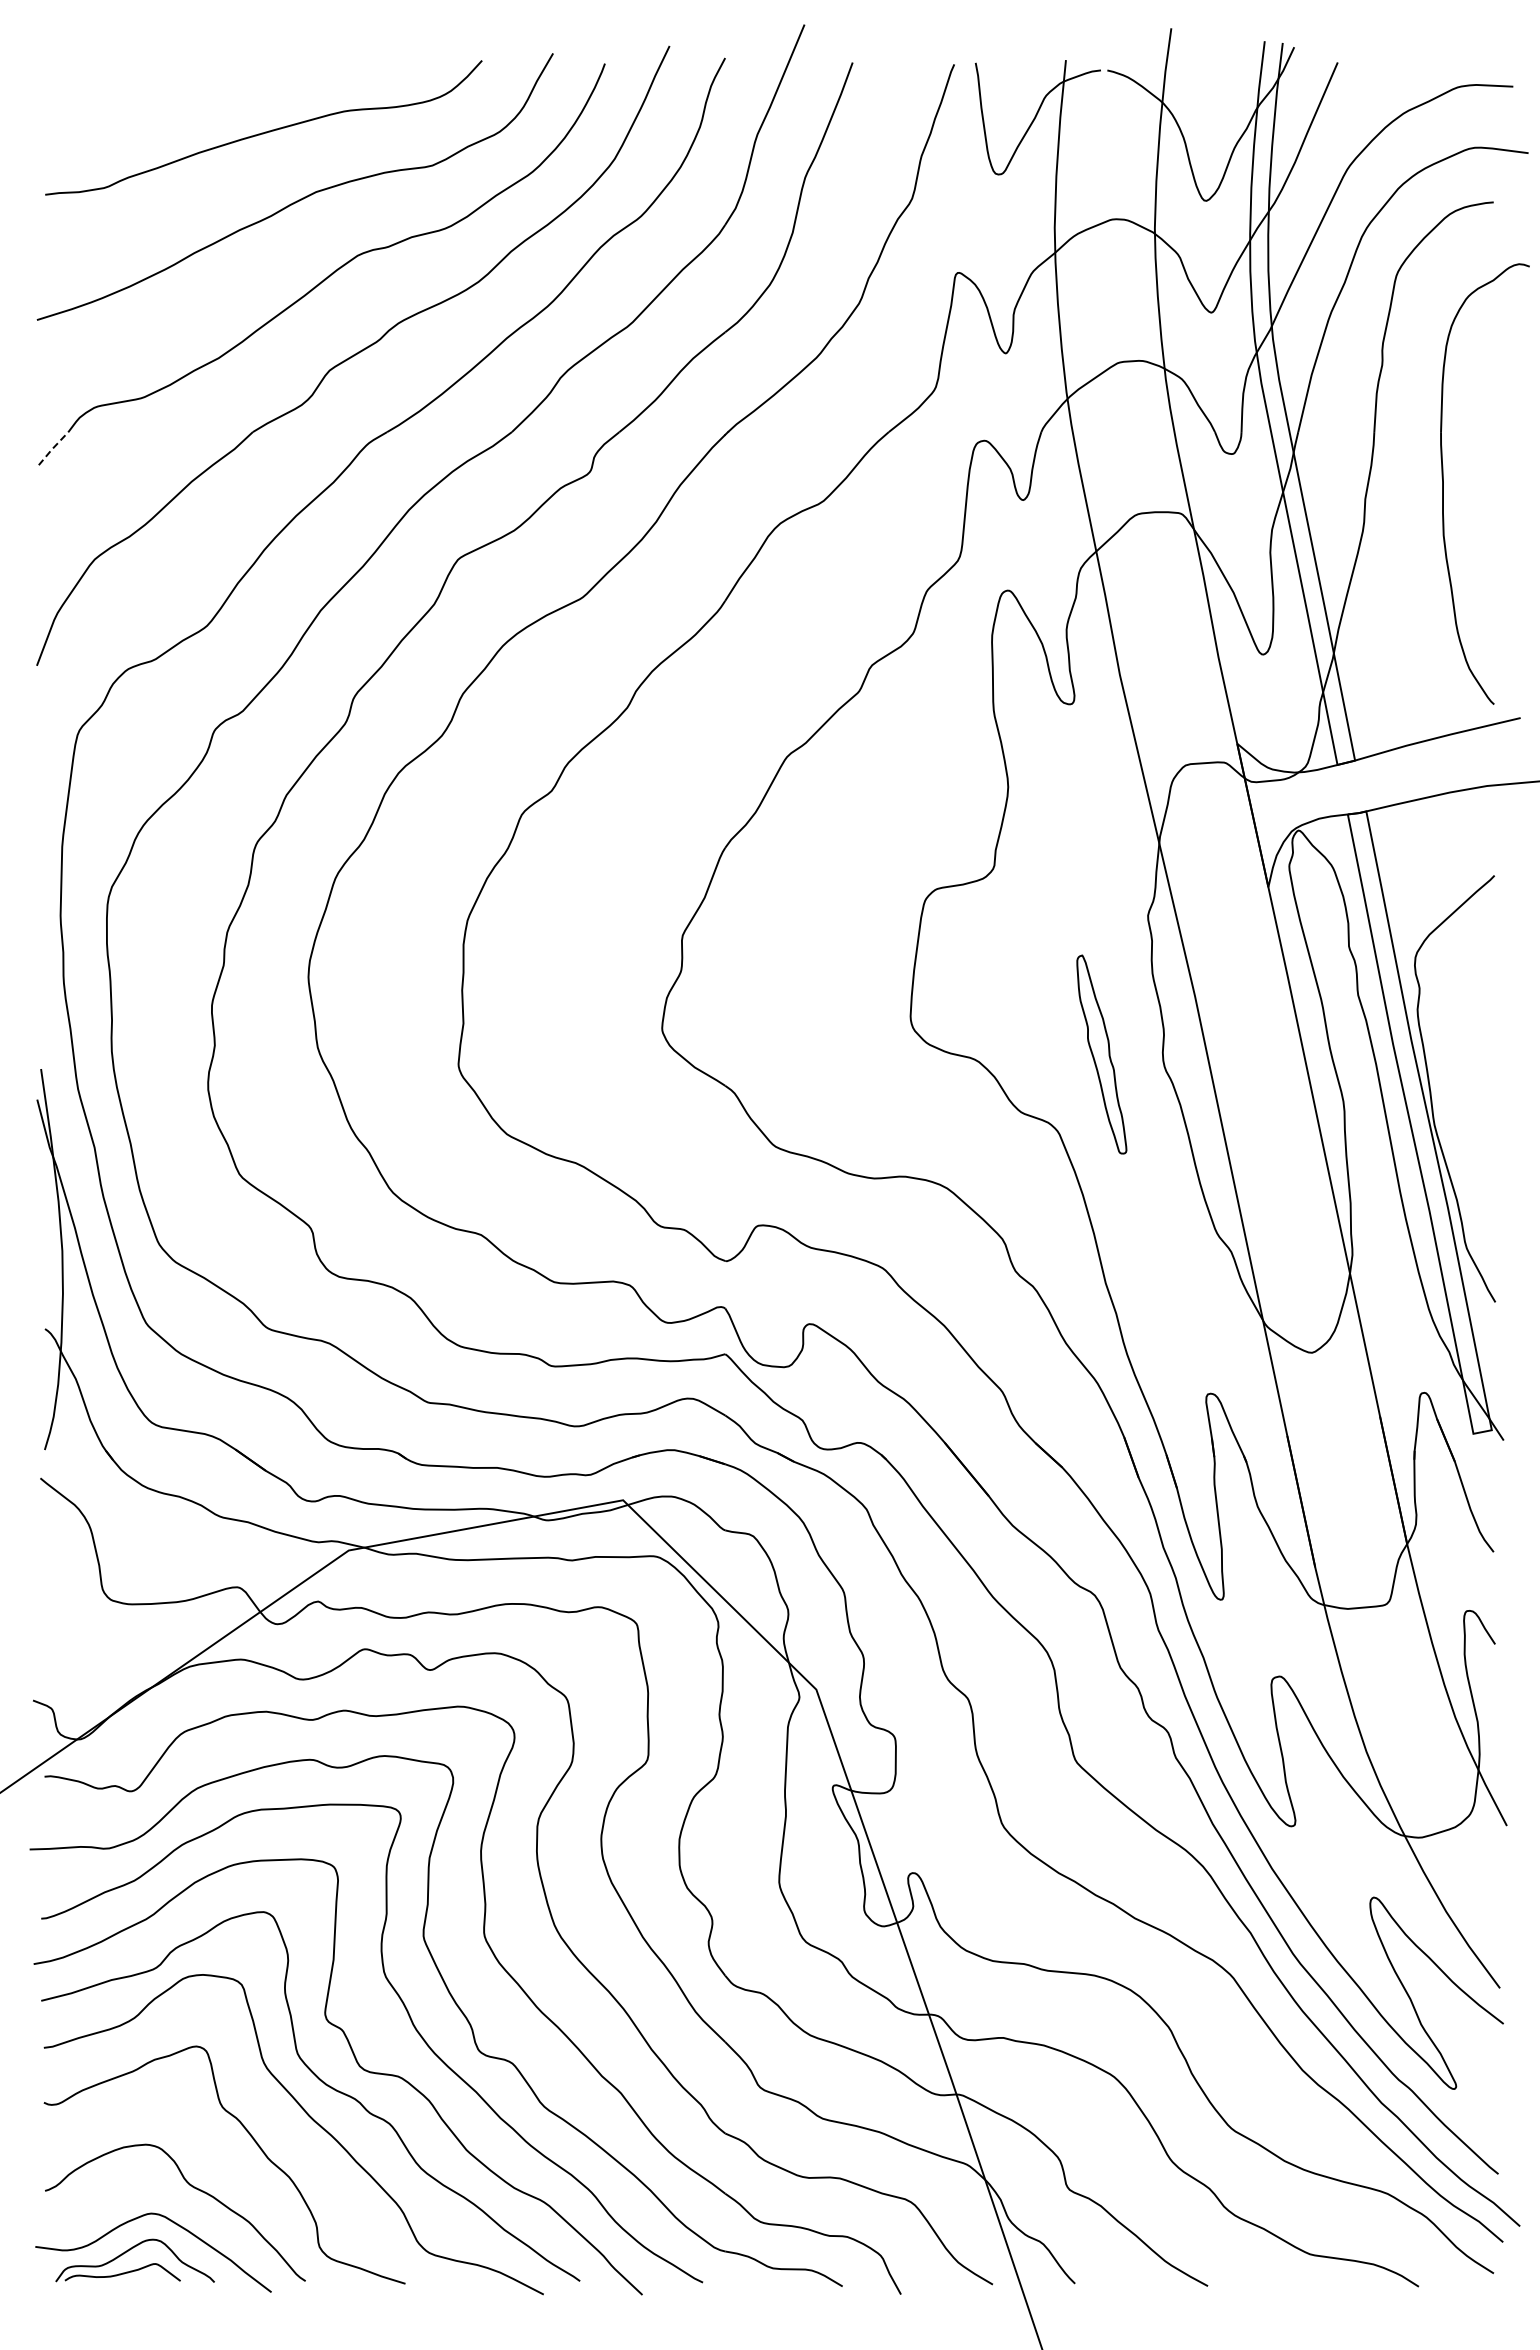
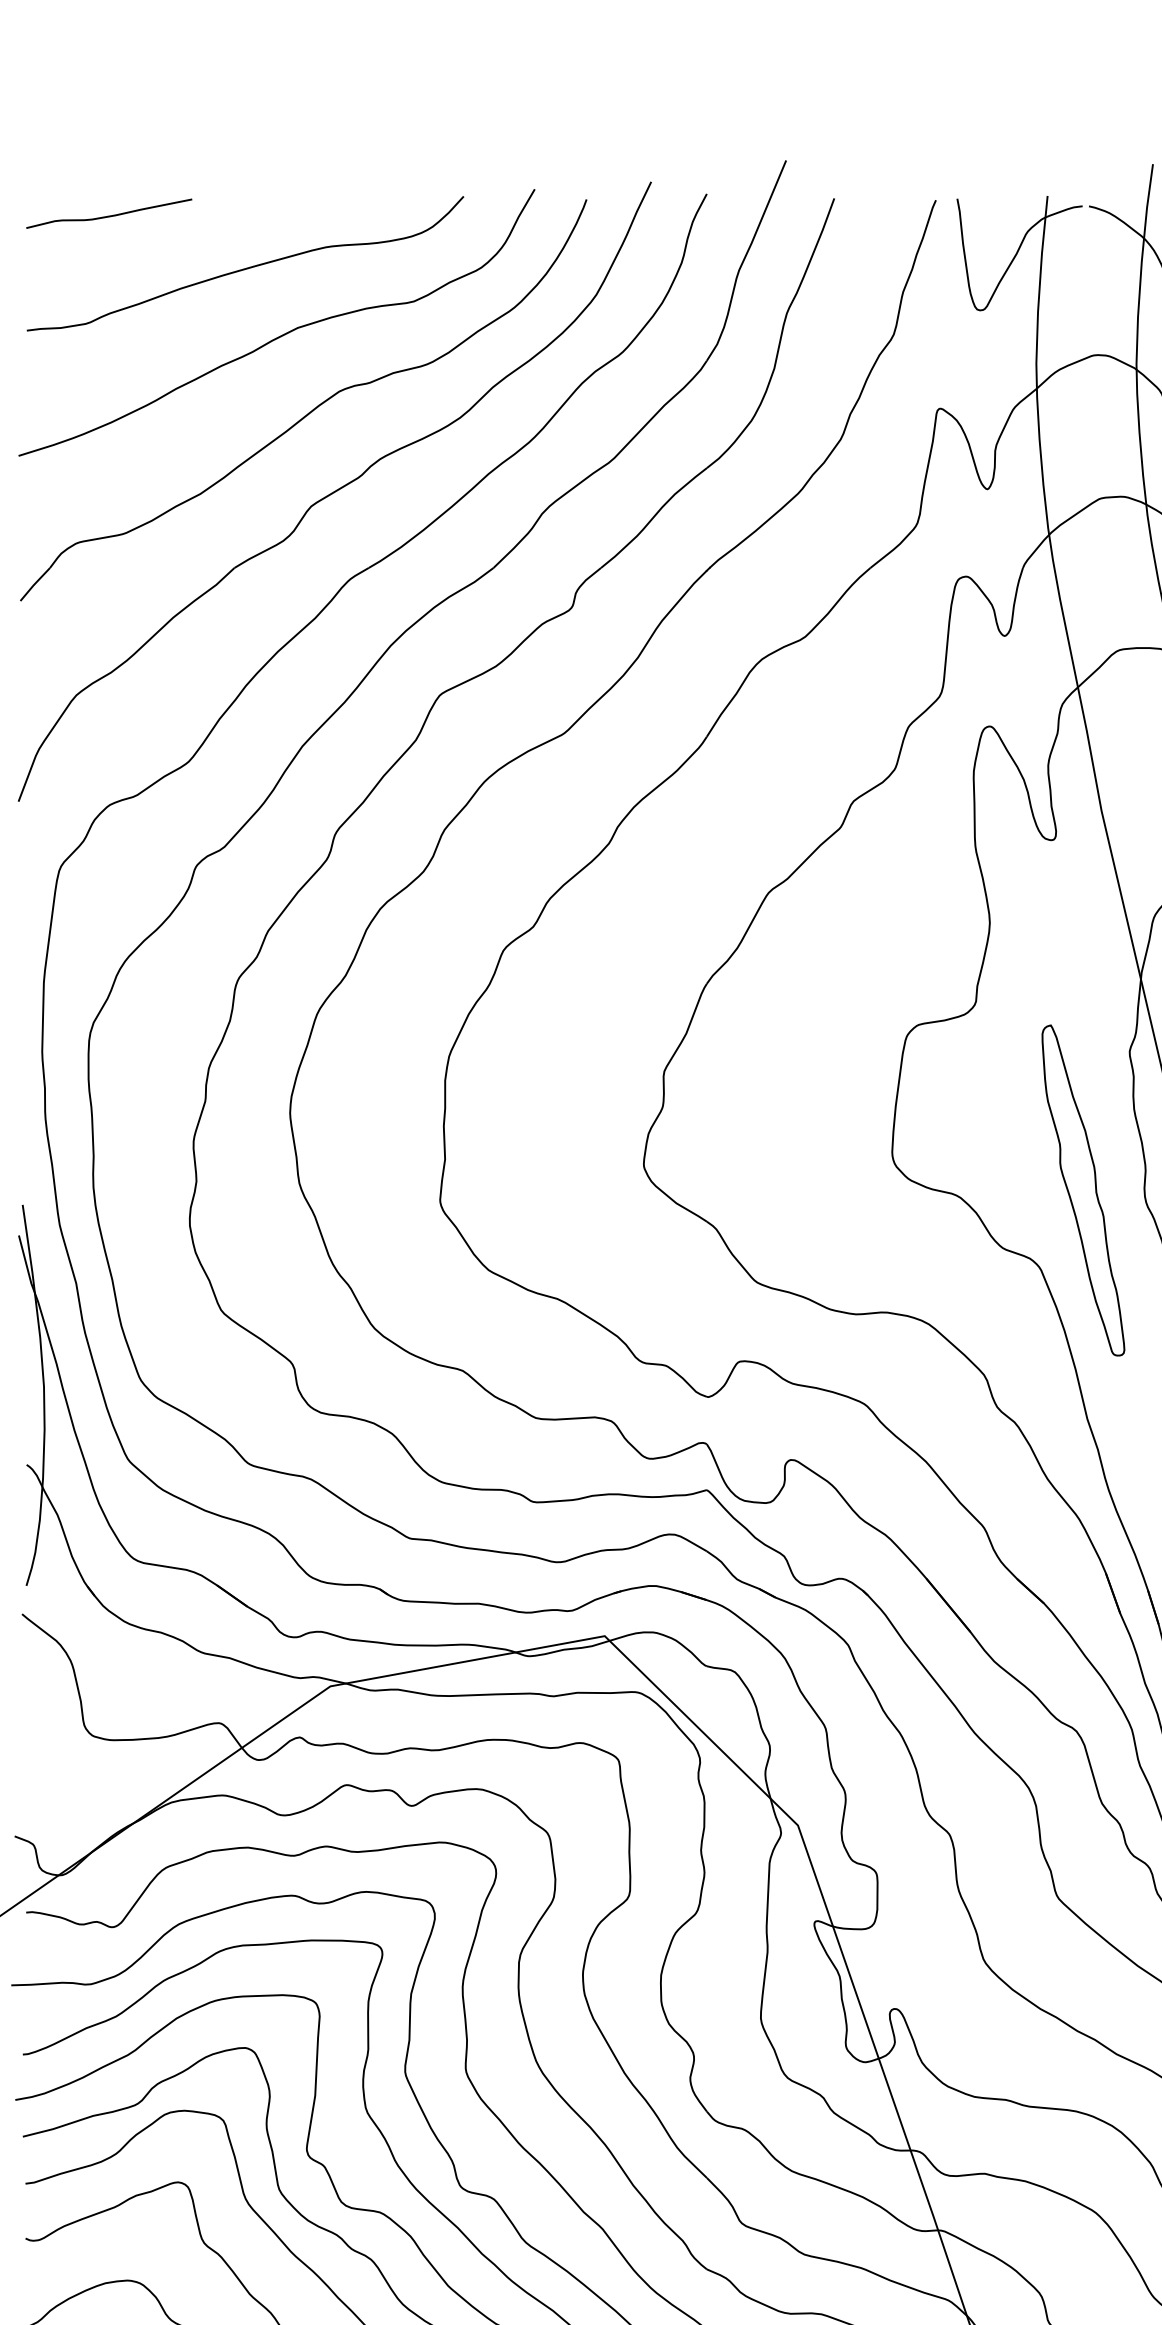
curve: (127, 79) -> (109, 215), added
line: (53, 448) -> (35, 584), dashed -> solid
part: (1101, 1054) -> (1083, 1190), size x1.67

